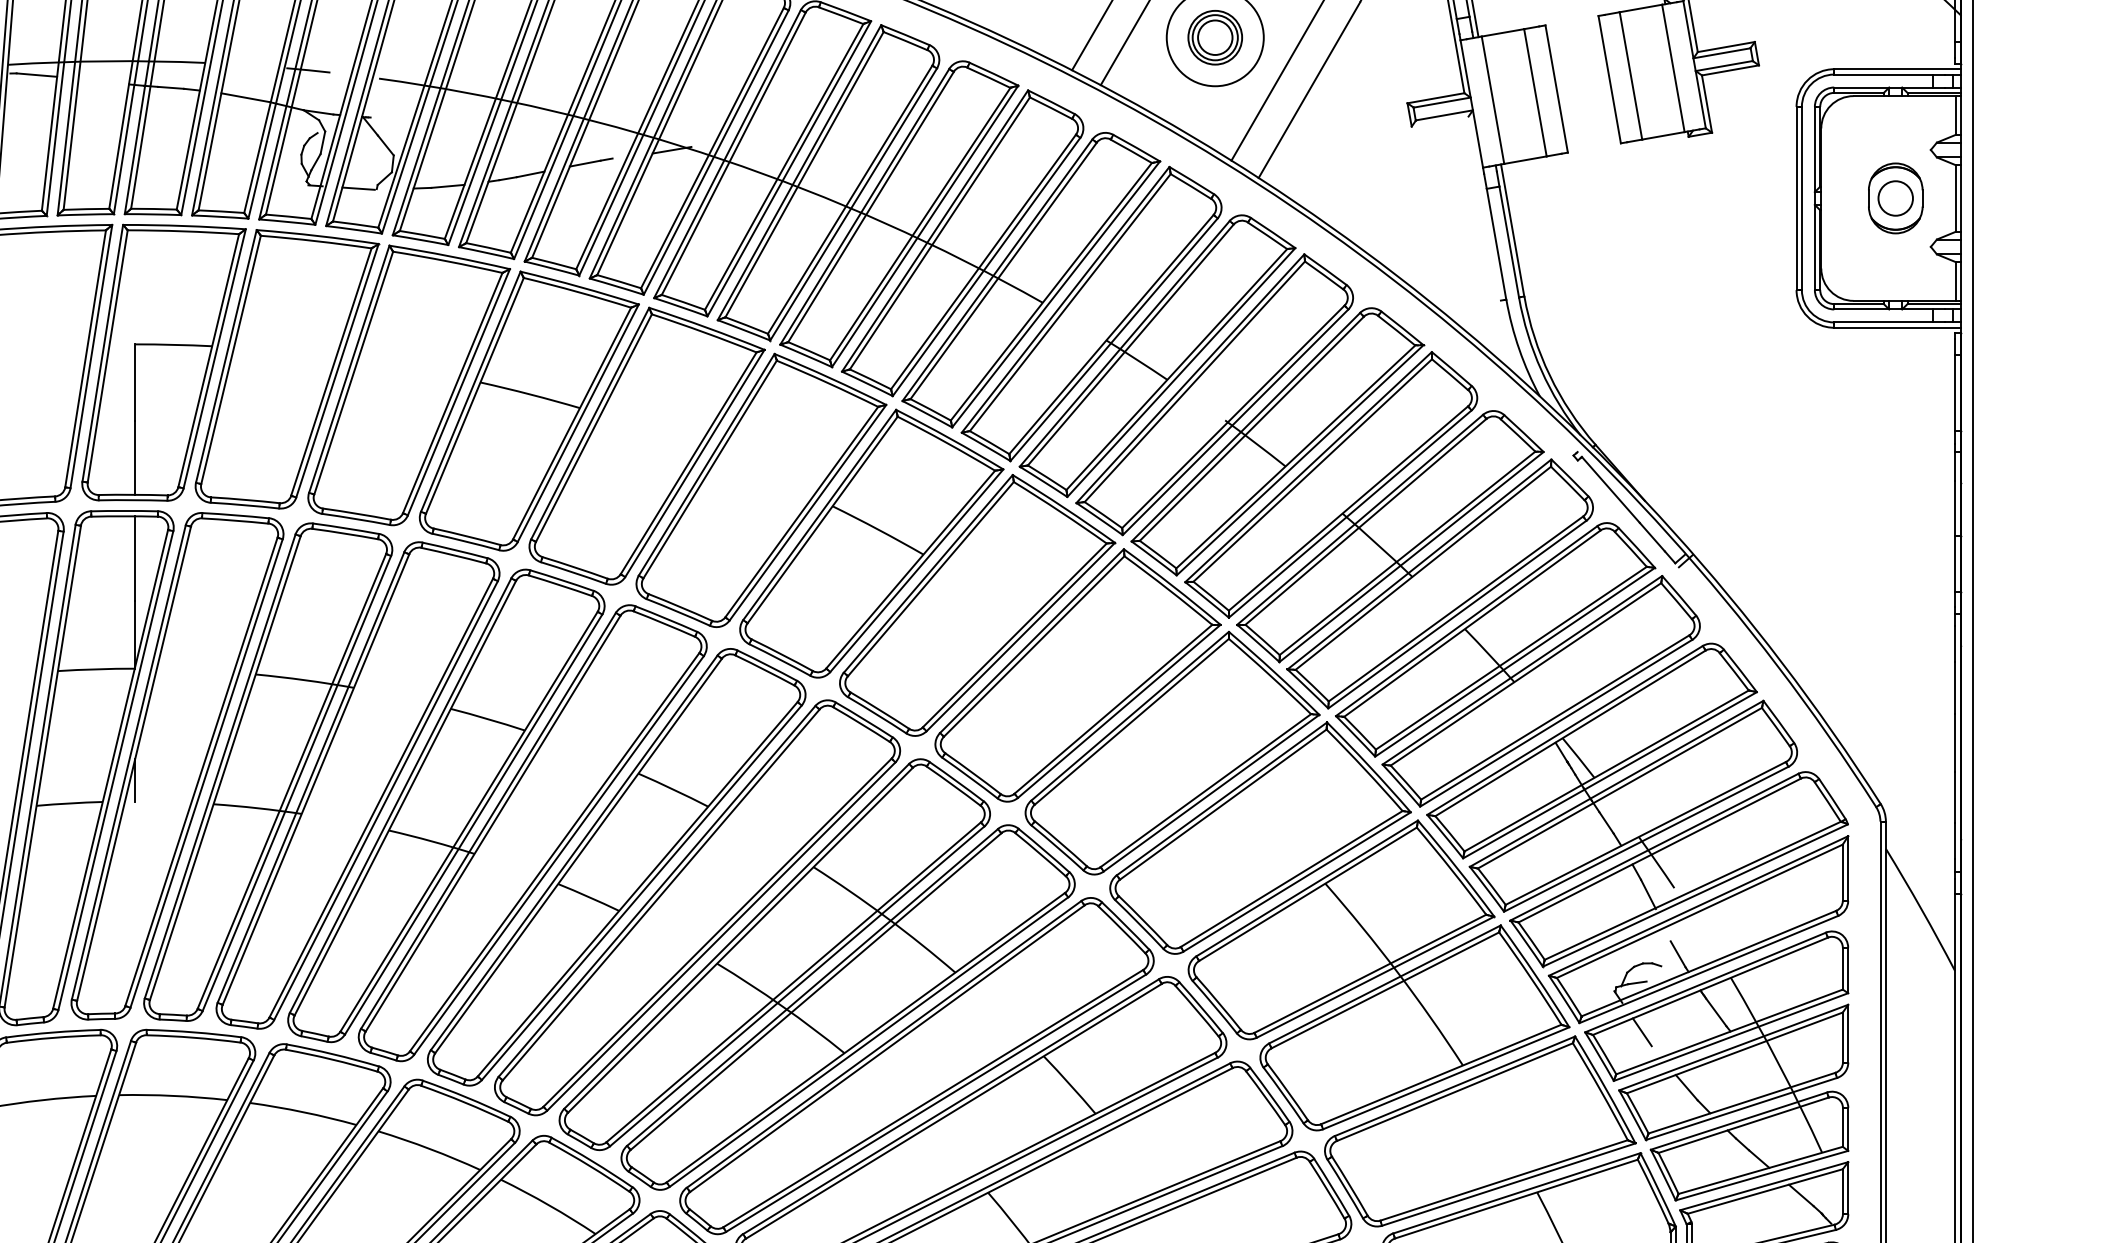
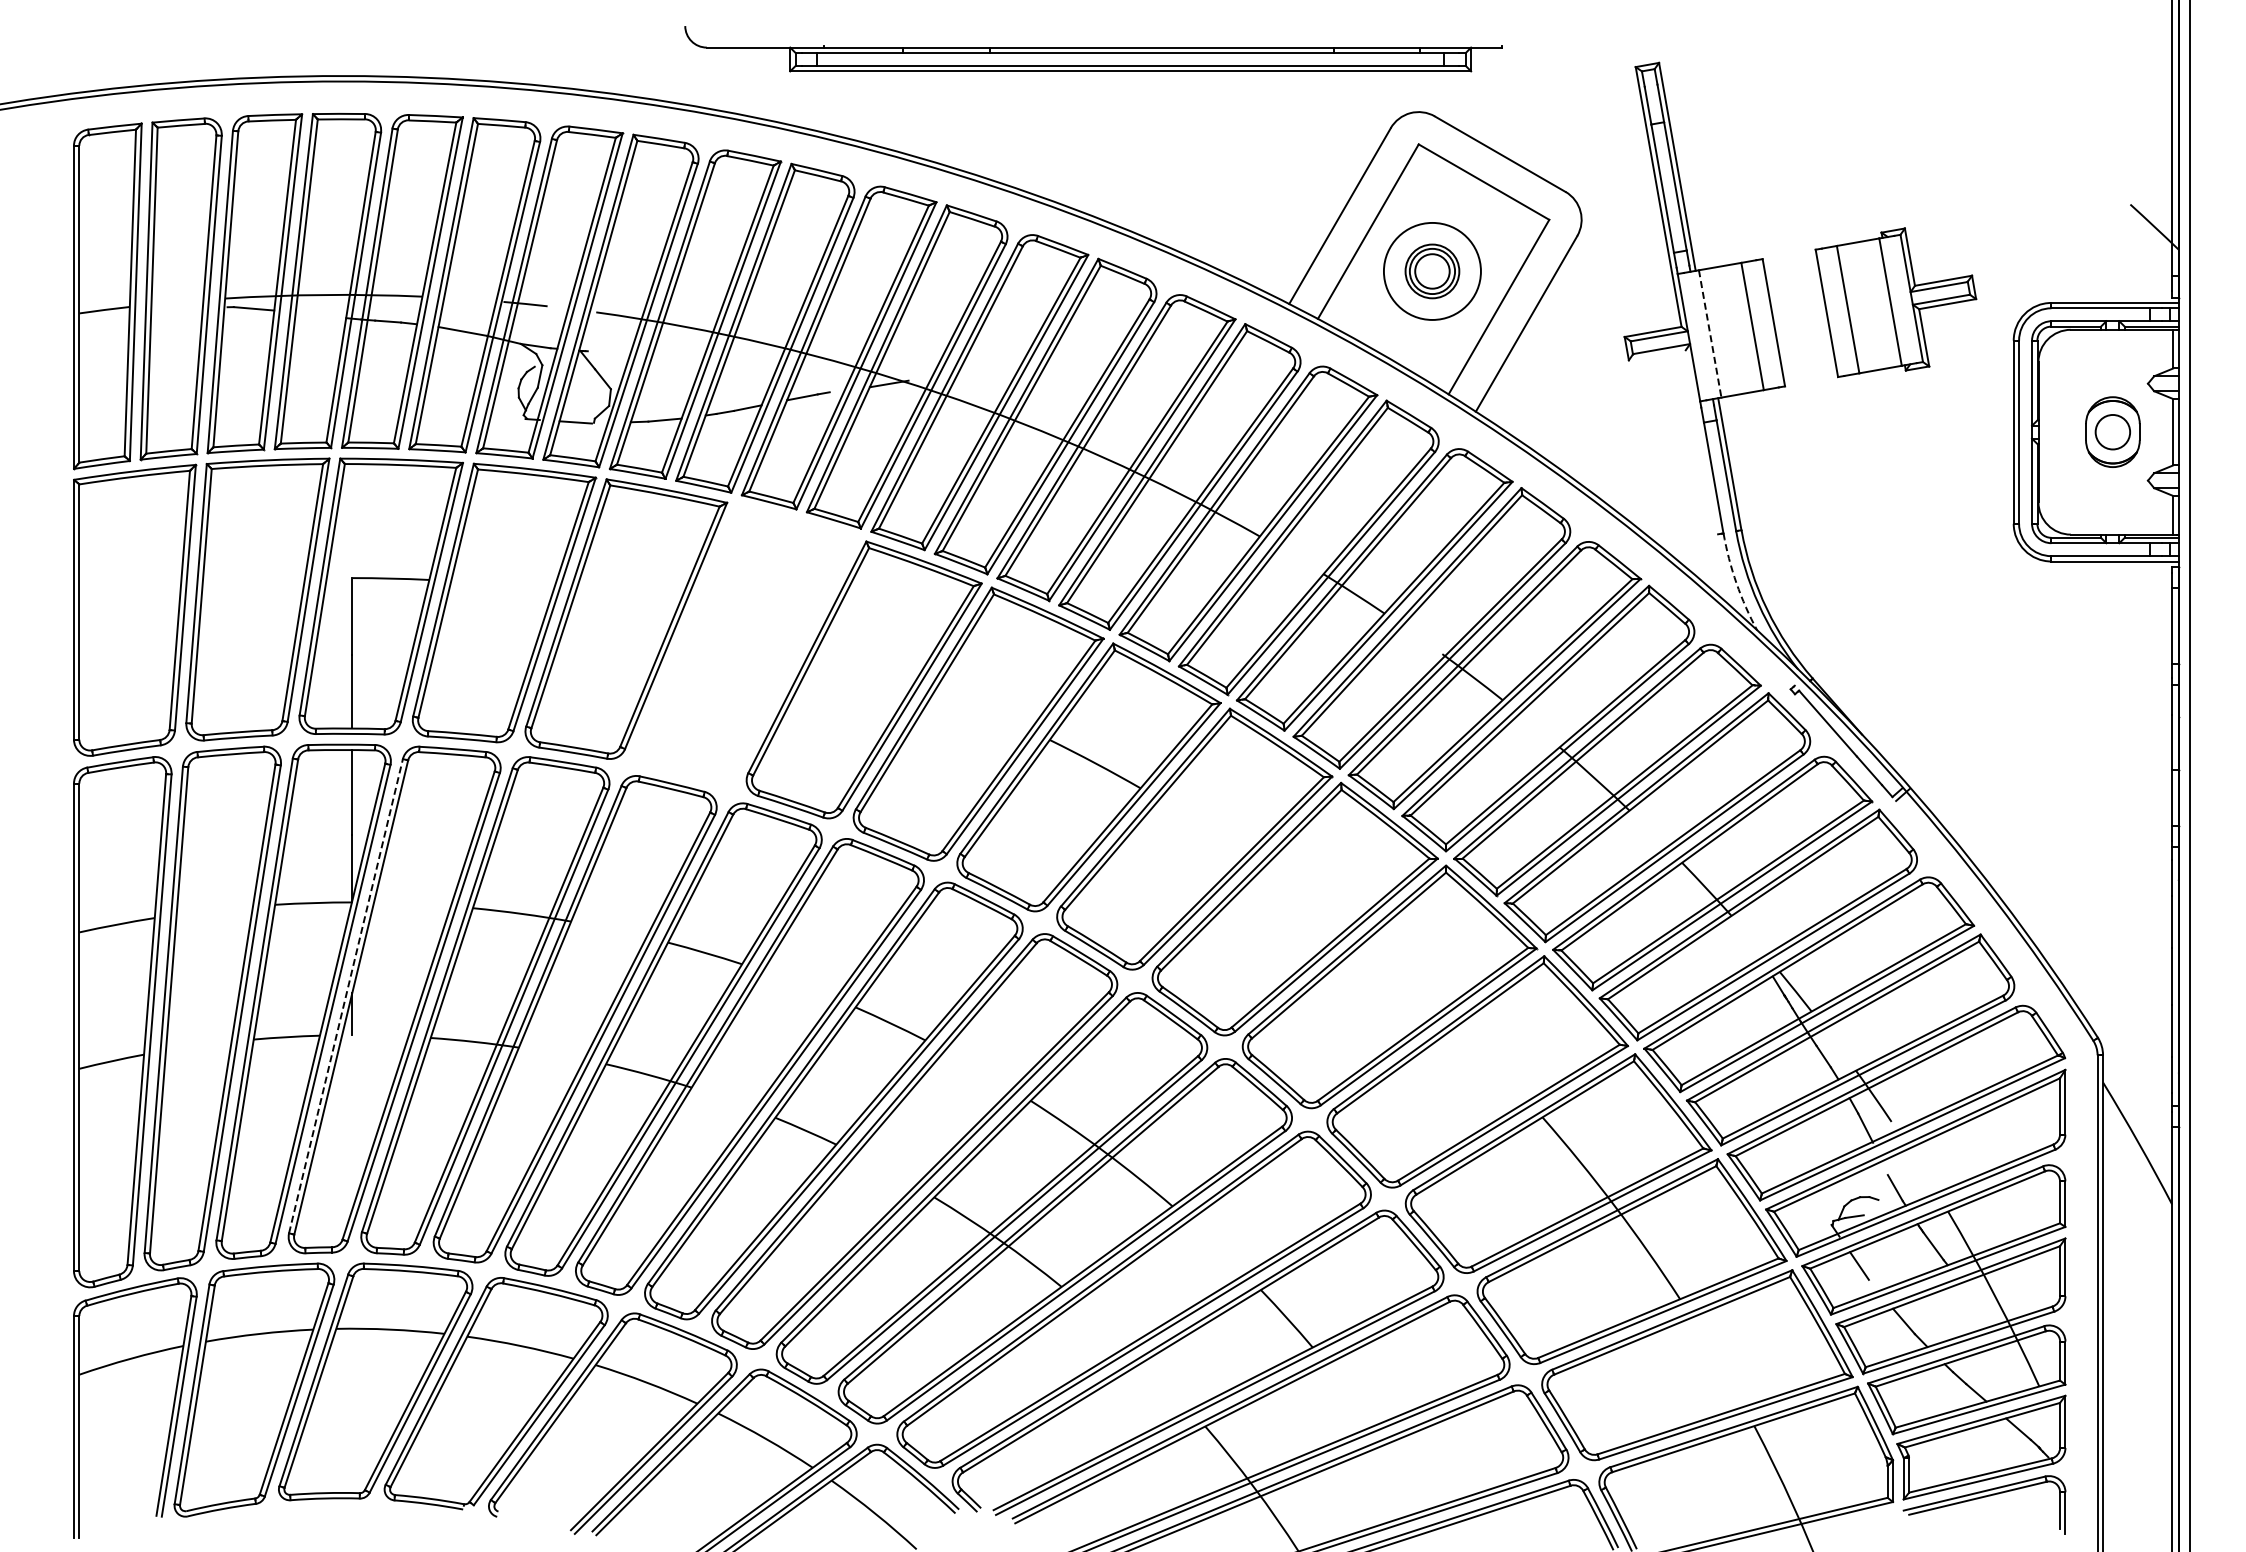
line: (1493, 99) -> (1710, 333), solid -> dashed
arc: (1519, 349) -> (1736, 583), solid -> dashed
part: (529, 410) -> (746, 644), removed
line: (129, 762) -> (346, 996), solid -> dashed

